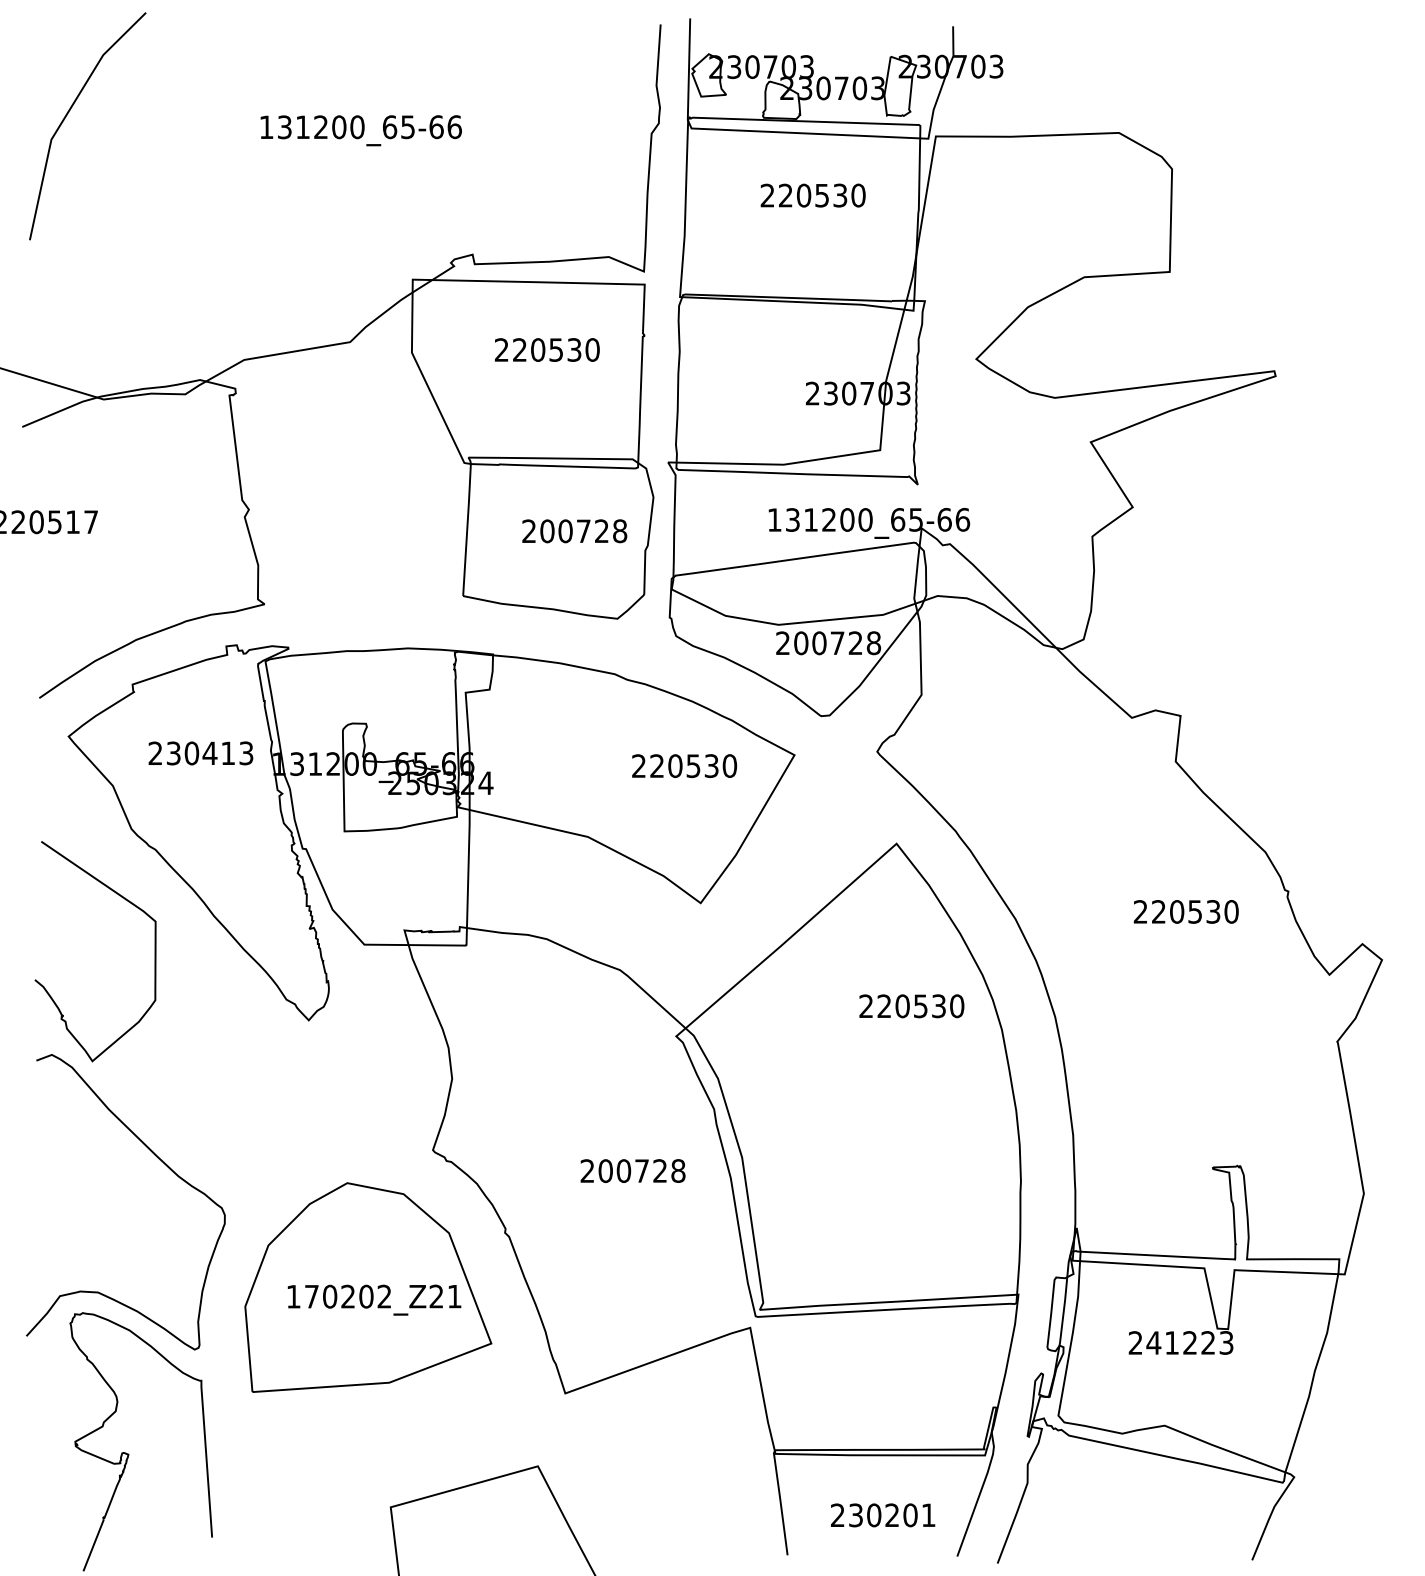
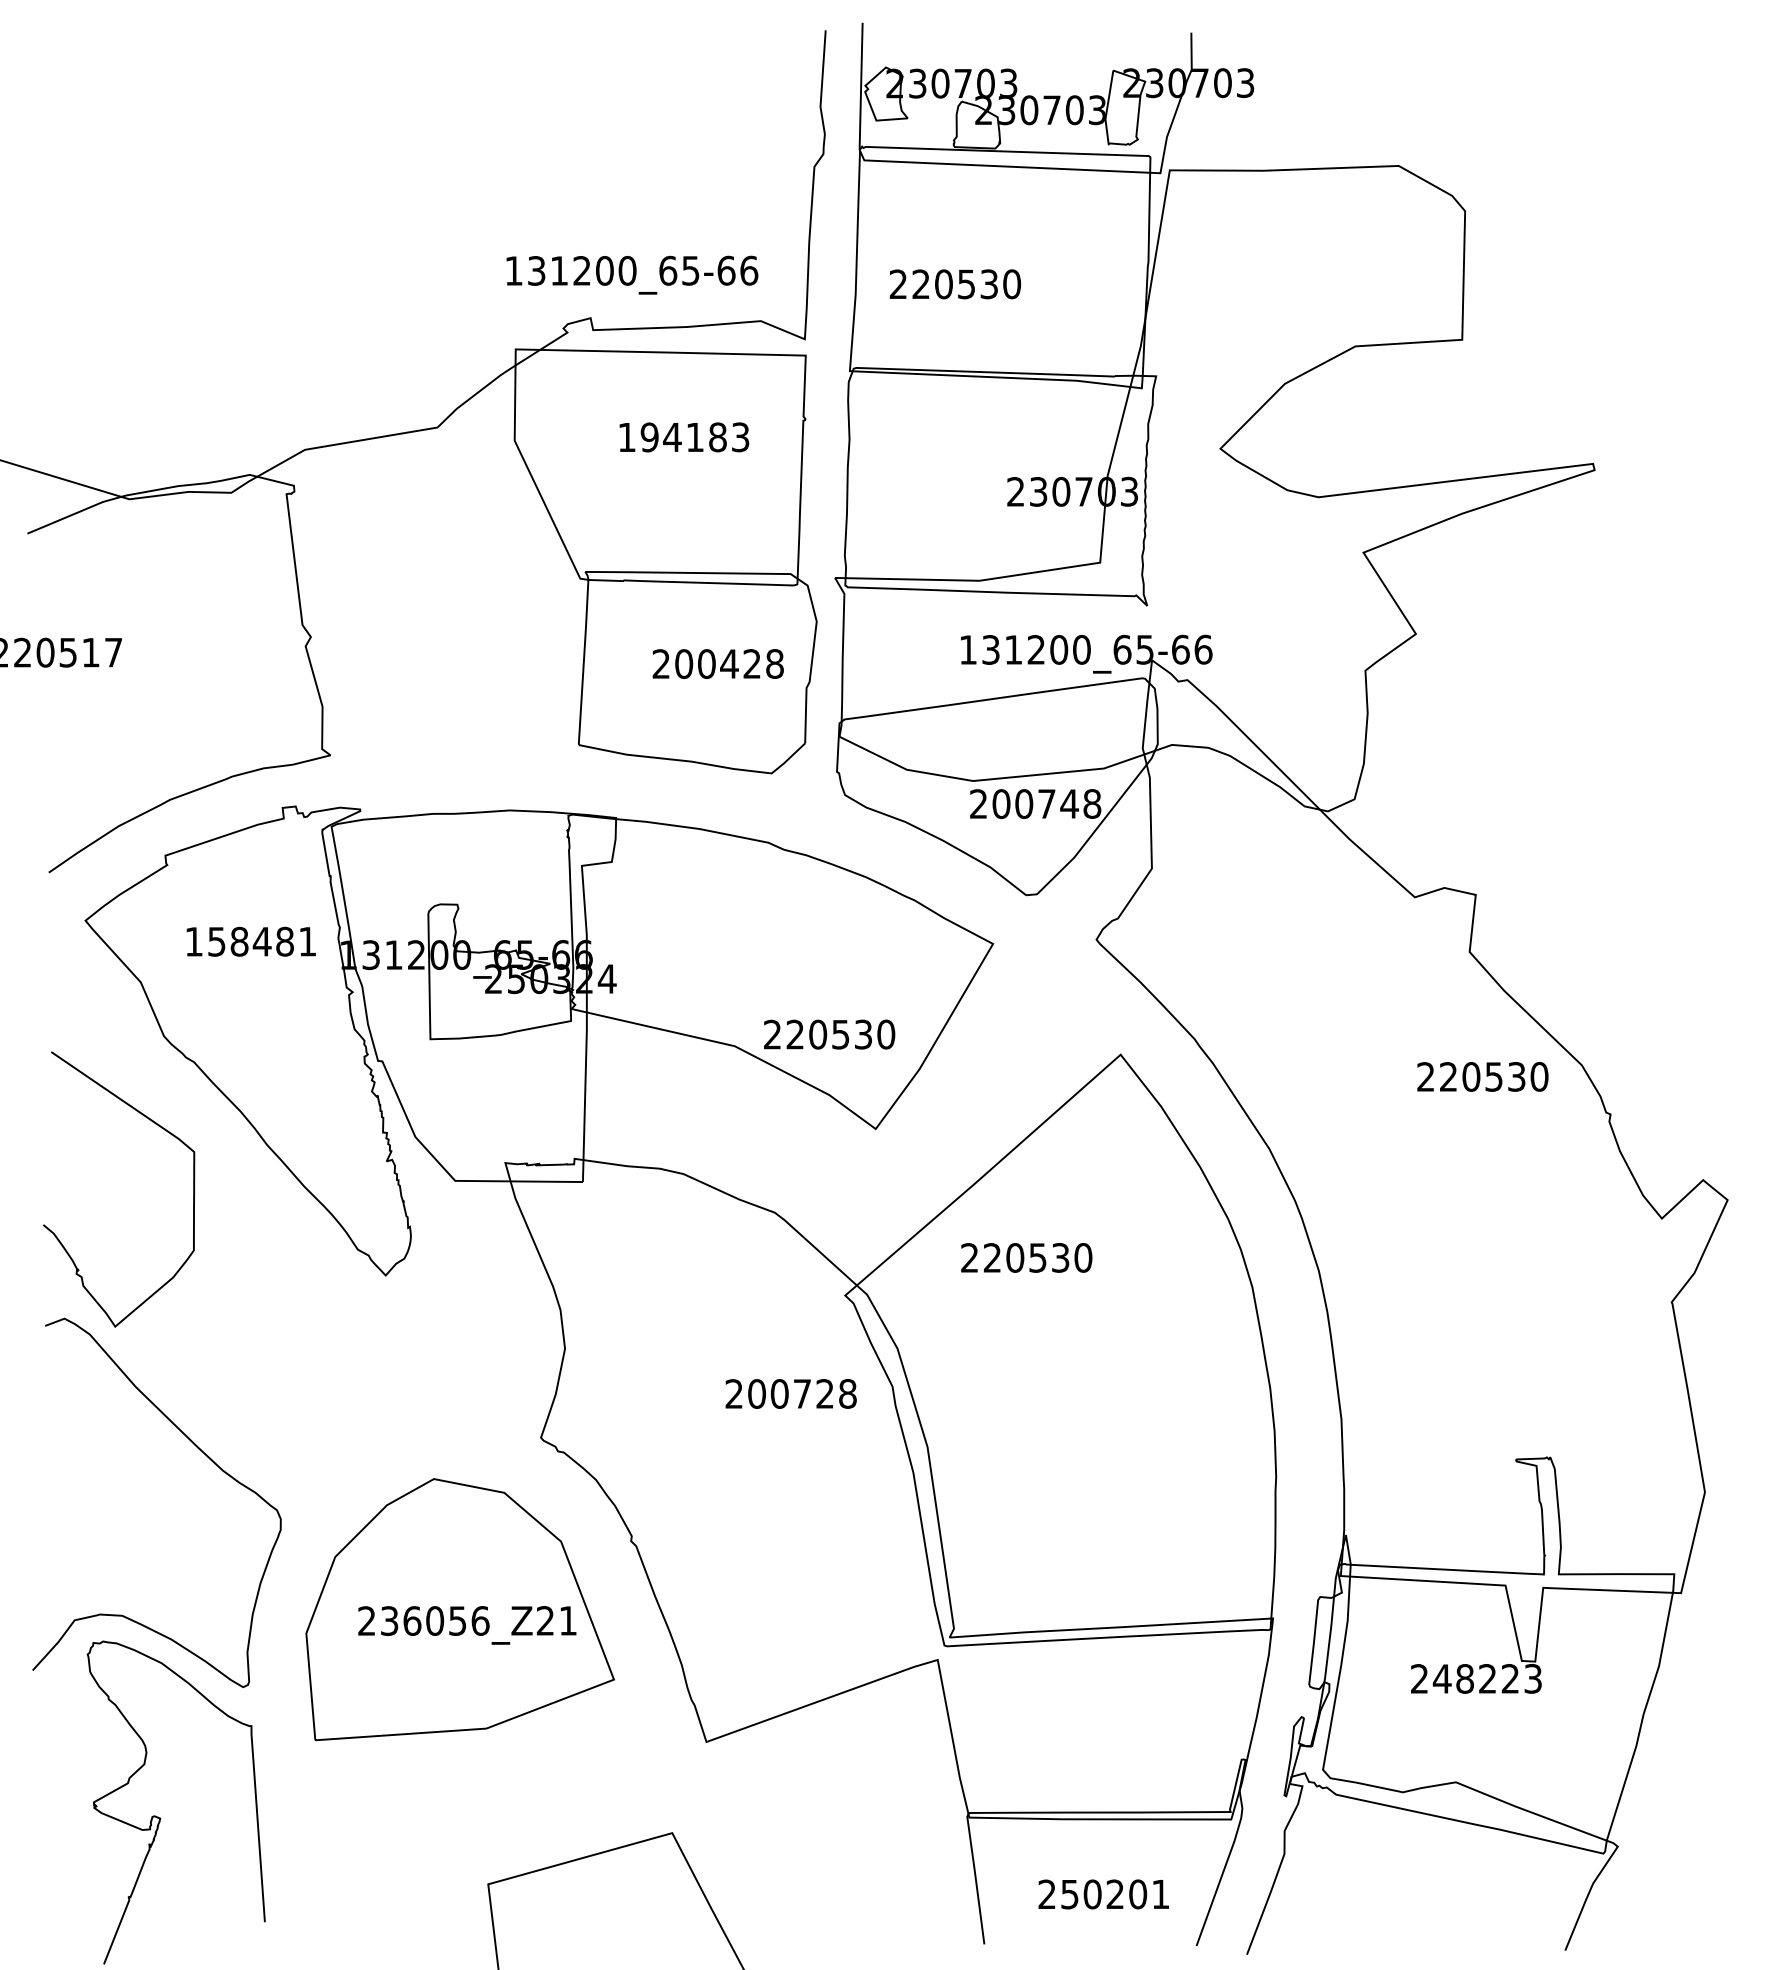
line: (68, 113) -> (85, 141), removed
text: (361, 130) -> (632, 274), moved
text: (813, 195) -> (955, 284), moved
text: (546, 350) -> (683, 437), 220530 -> 194183
text: (583, 530) -> (729, 663), 200728 -> 200428
text: (855, 642) -> (1069, 803), 200728 -> 200748
text: (200, 753) -> (250, 941), 230413 -> 158481
text: (684, 766) -> (829, 1034), moved
text: (1185, 911) -> (1482, 1076), moved
text: (911, 1005) -> (1026, 1257), moved
text: (632, 1170) -> (790, 1393), moved
text: (338, 1296) -> (423, 1620), 170202_Z21 -> 236056_Z21
text: (1171, 1342) -> (1464, 1678), 241223 -> 248223
text: (856, 1514) -> (1070, 1893), 230201 -> 250201

